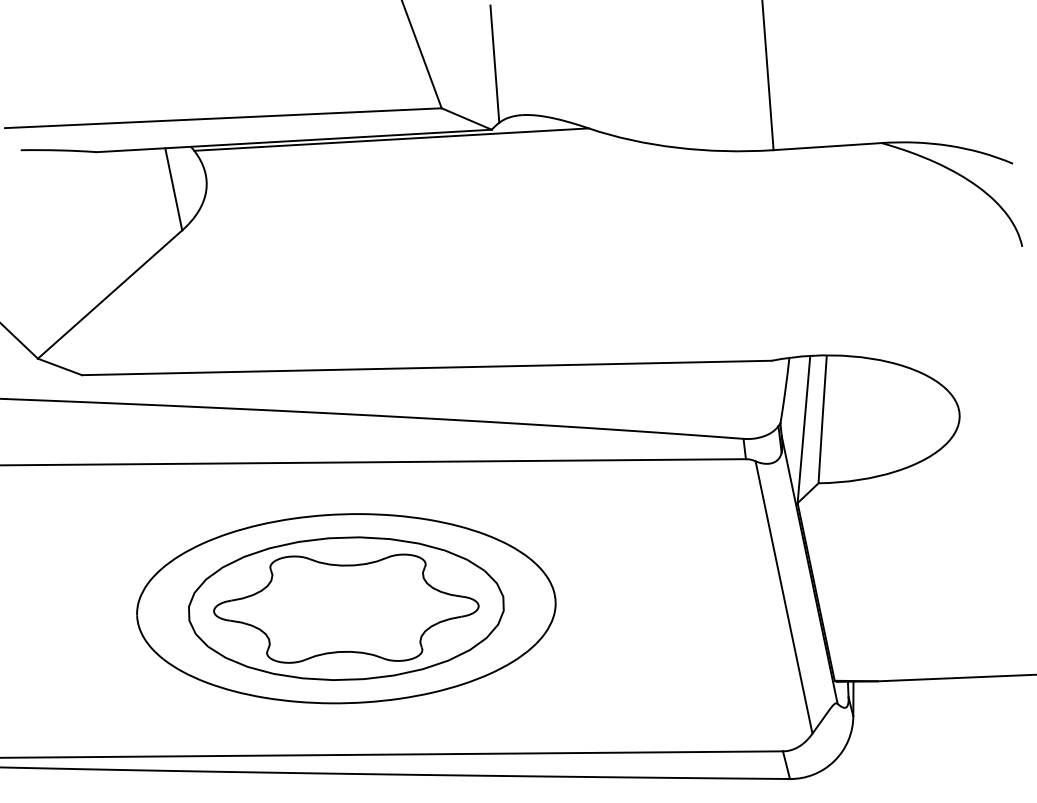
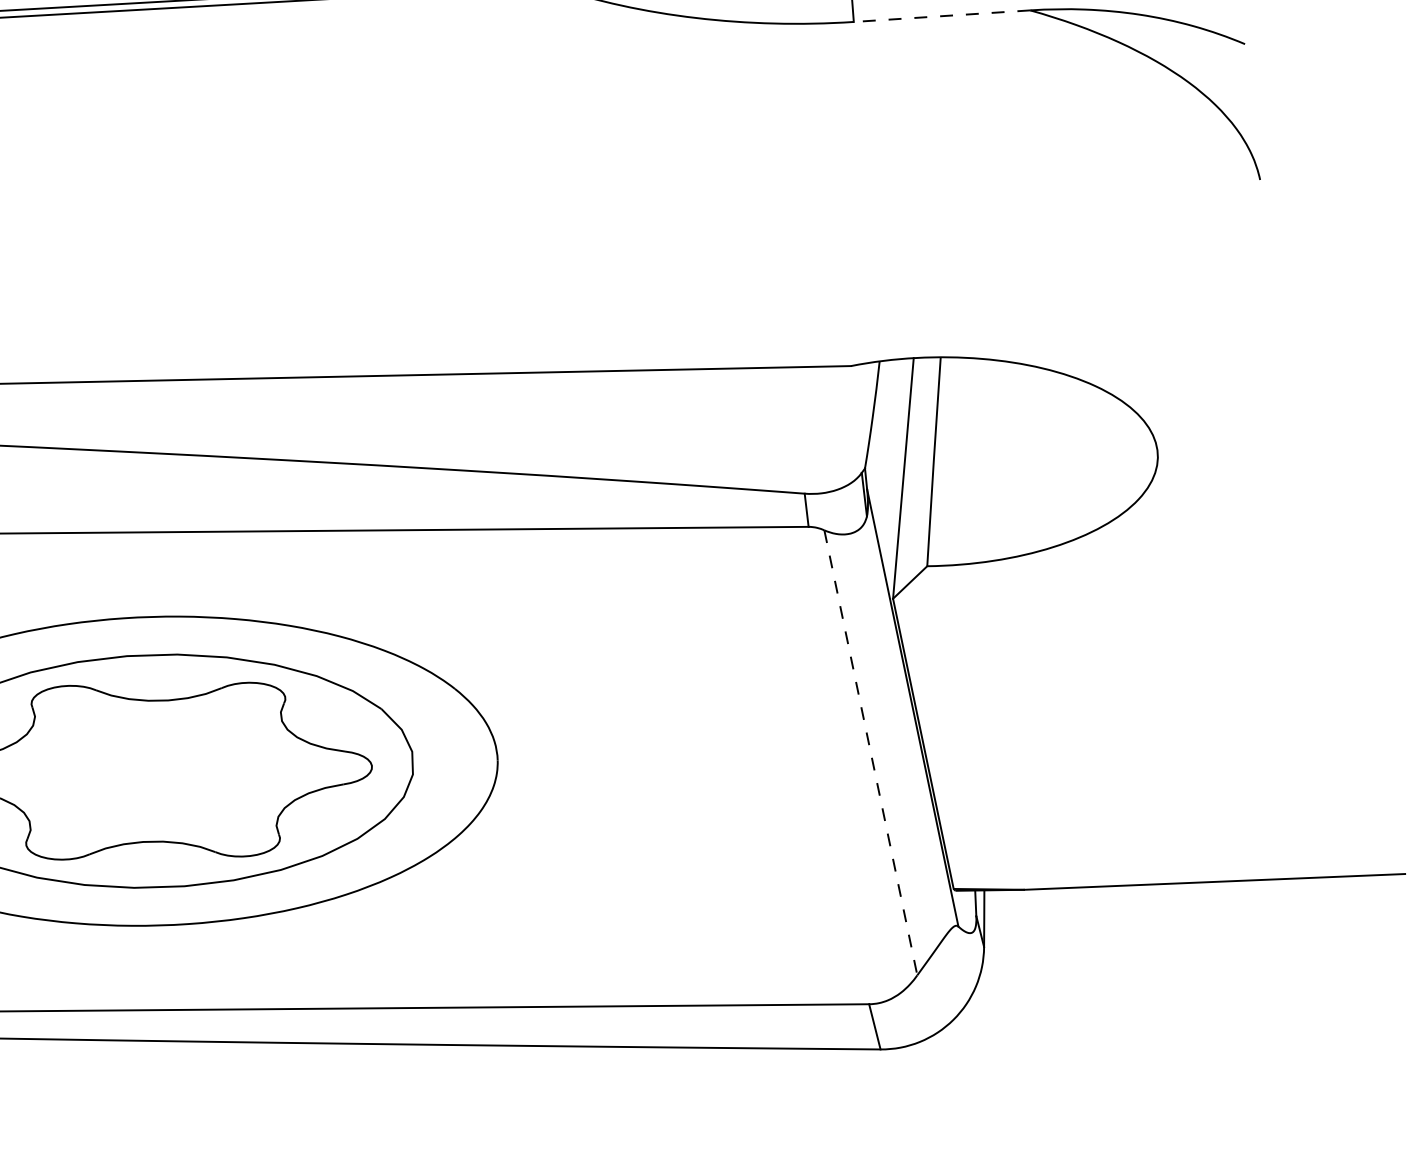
line: (827, 146) -> (941, 15), solid -> dashed
line: (784, 597) -> (871, 752), solid -> dashed

